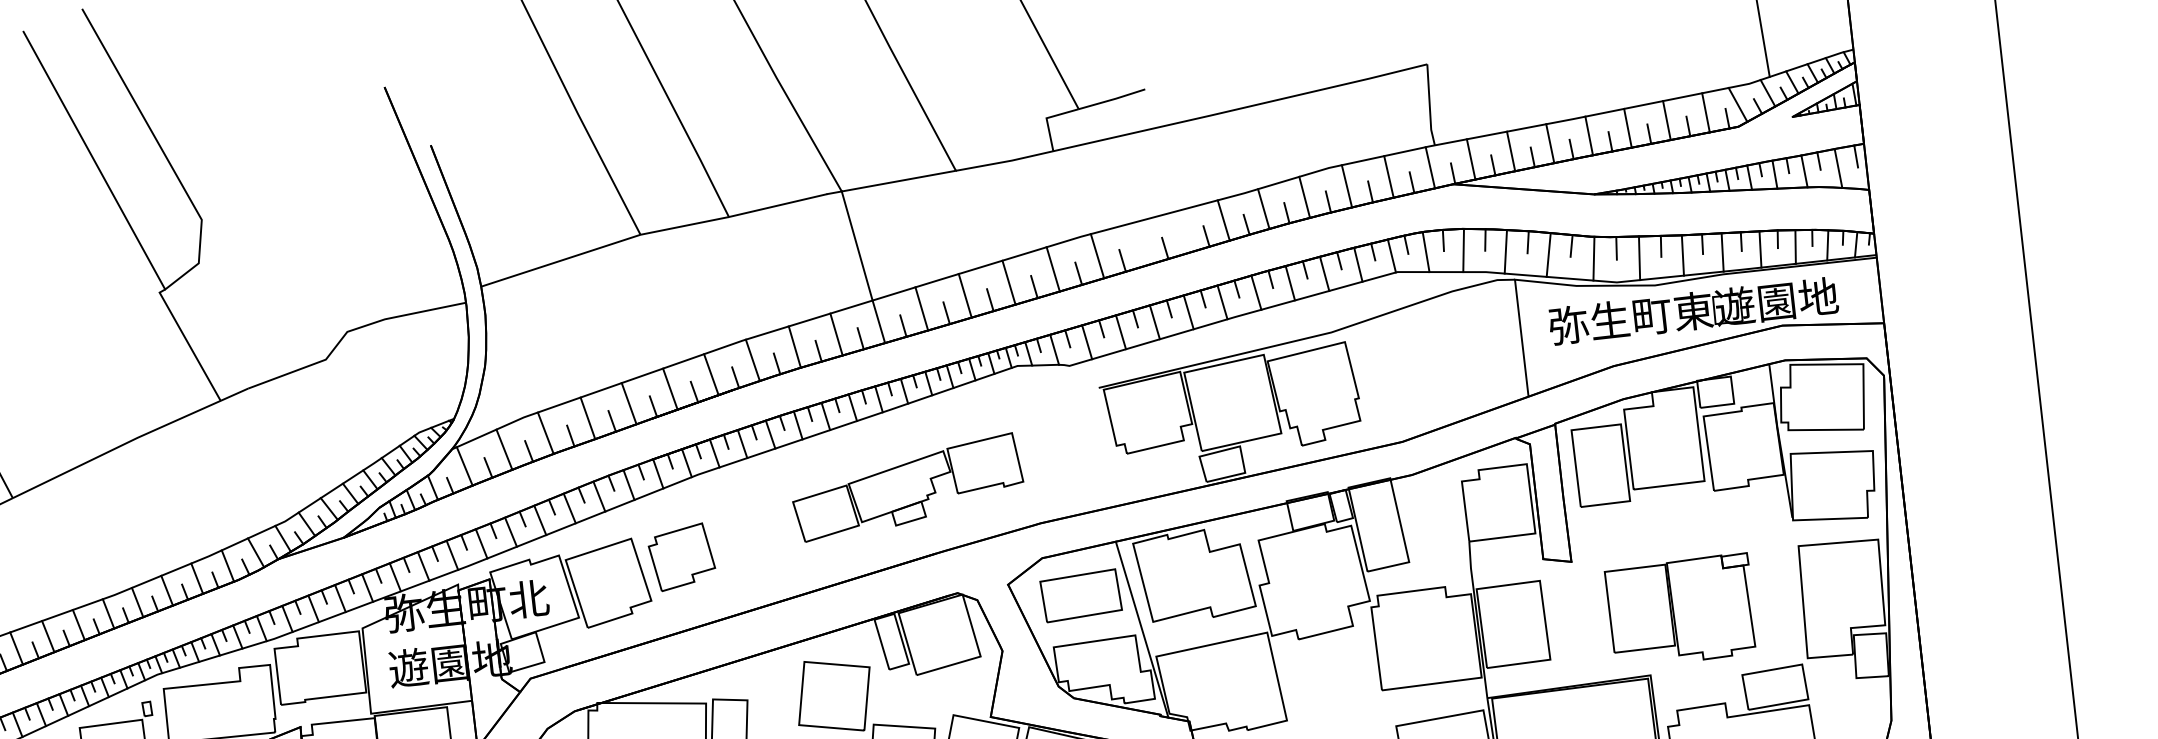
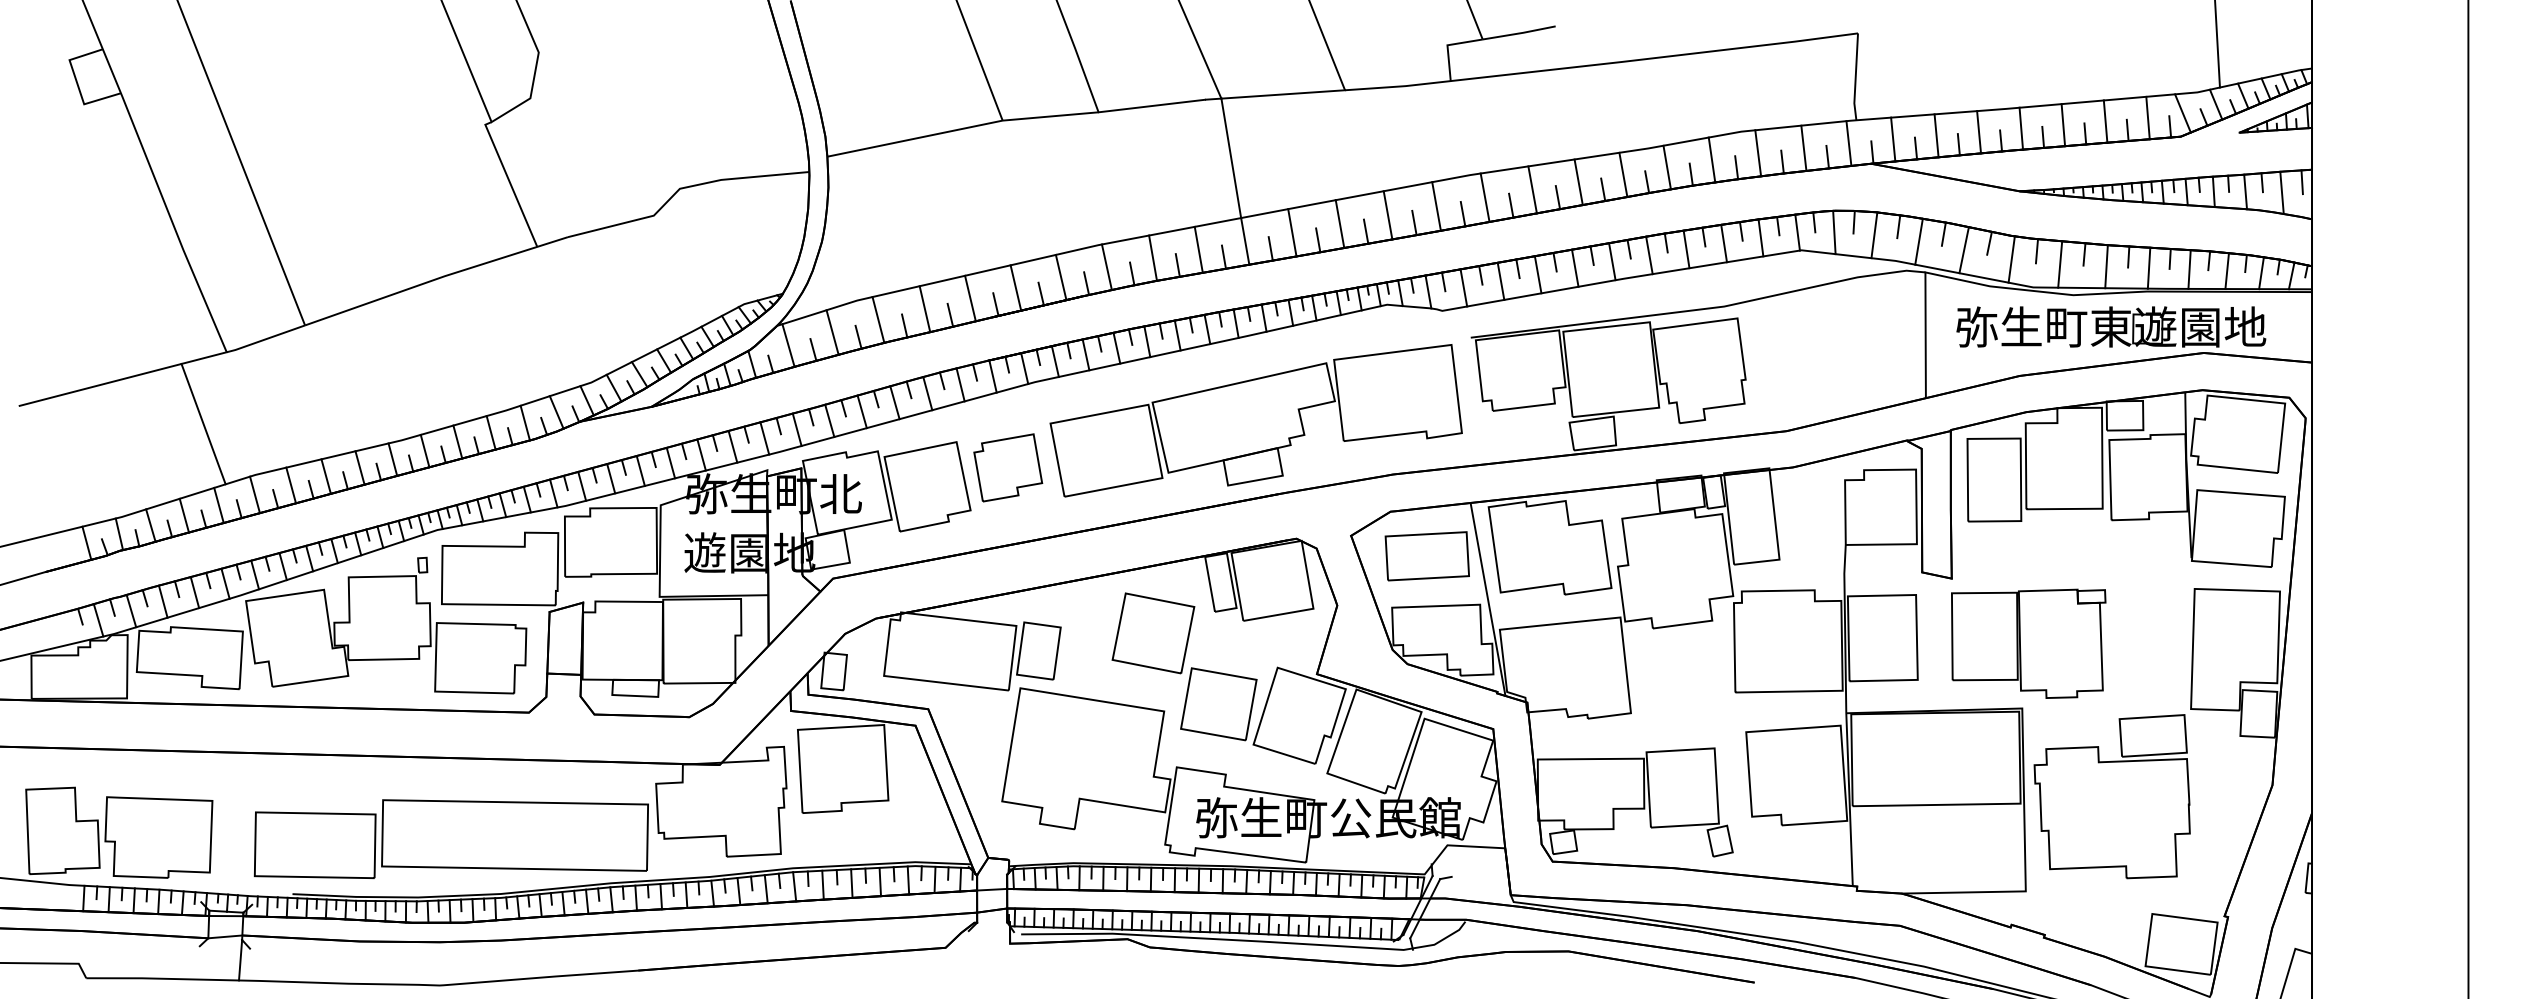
line: (1182, 232) -> (1578, 182), added
line: (1140, 243) -> (1532, 189), added
part: (907, 487) -> (1255, 420), size x1.67
part: (1681, 610) -> (2028, 643), moved

